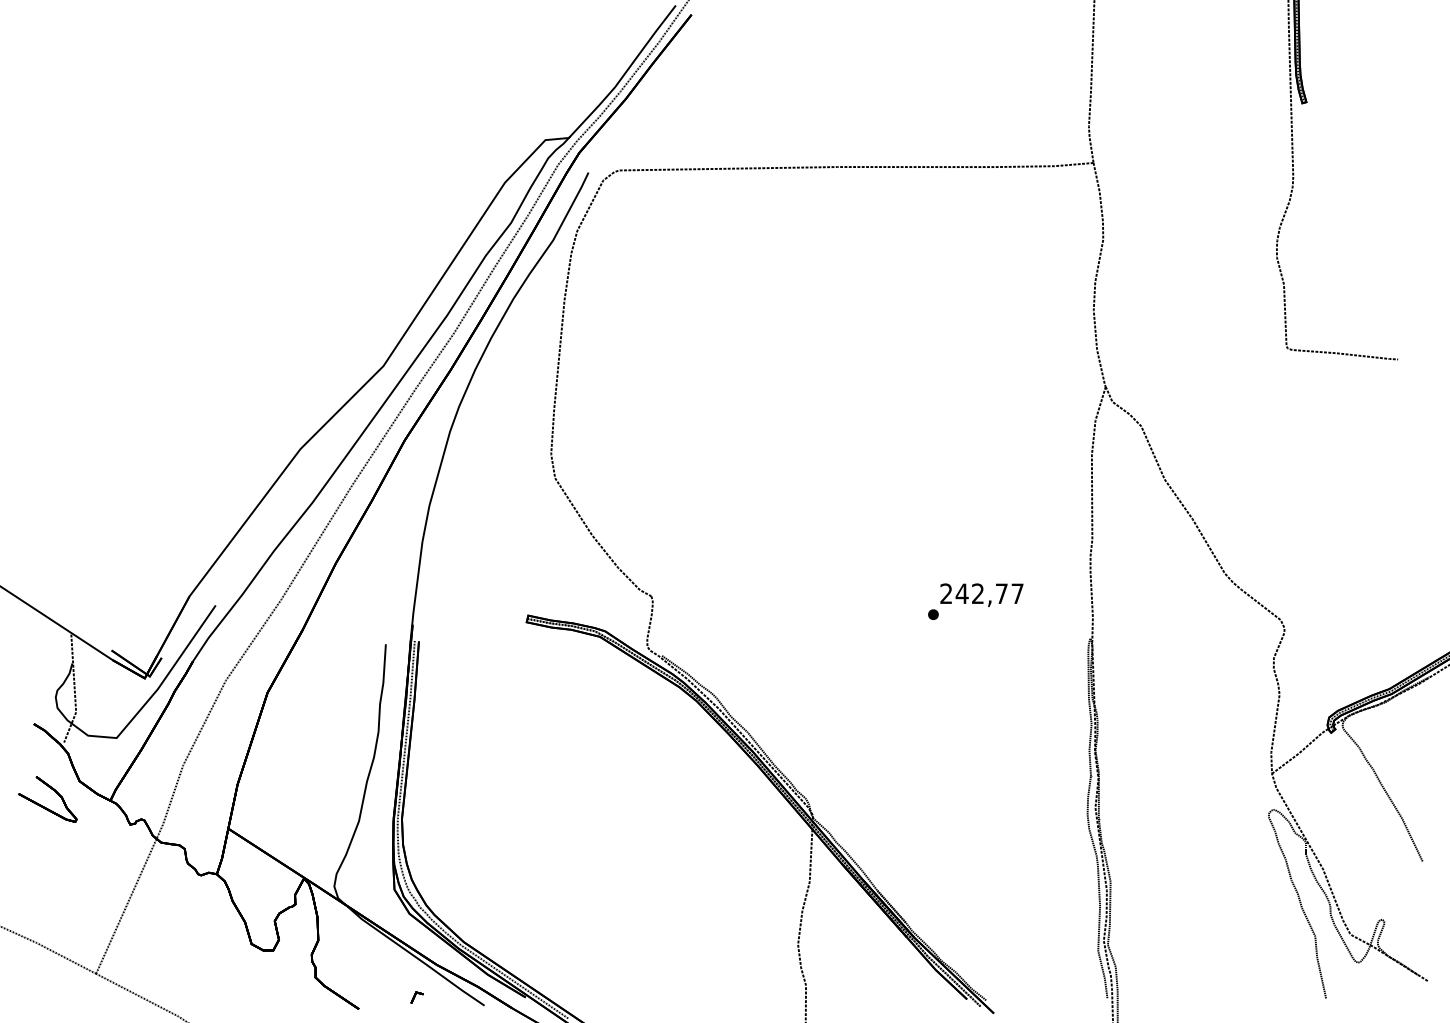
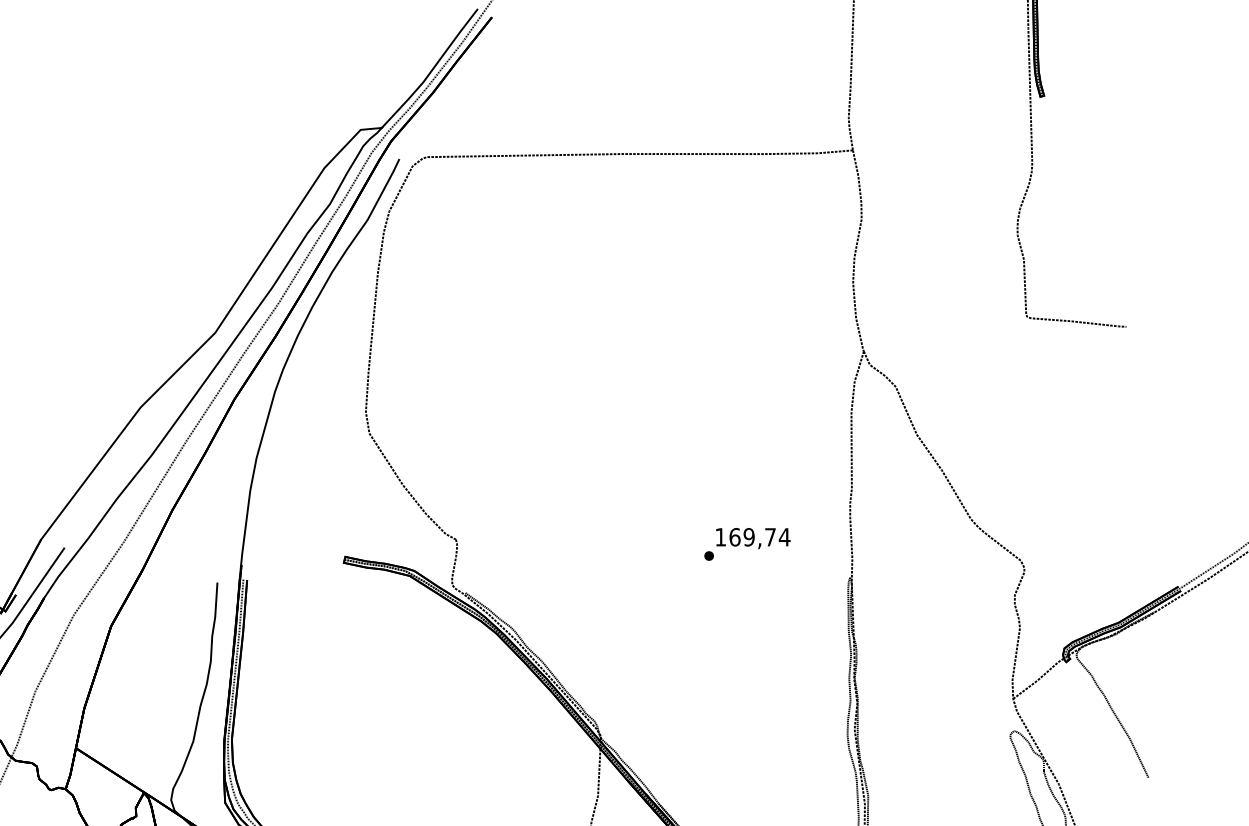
text: (982, 593) -> (753, 537), 242,77 -> 169,74

